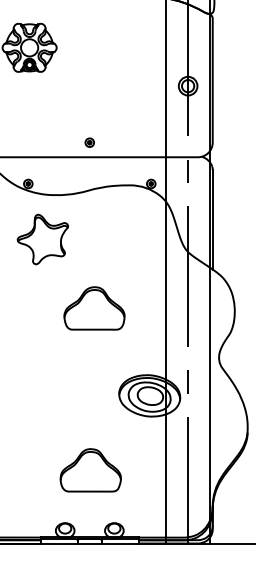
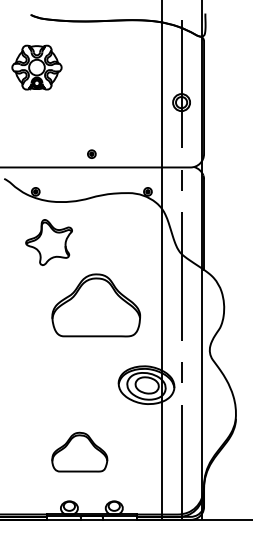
part: (93, 308) -> (95, 305), size x1.6
part: (90, 469) -> (79, 451), moved

